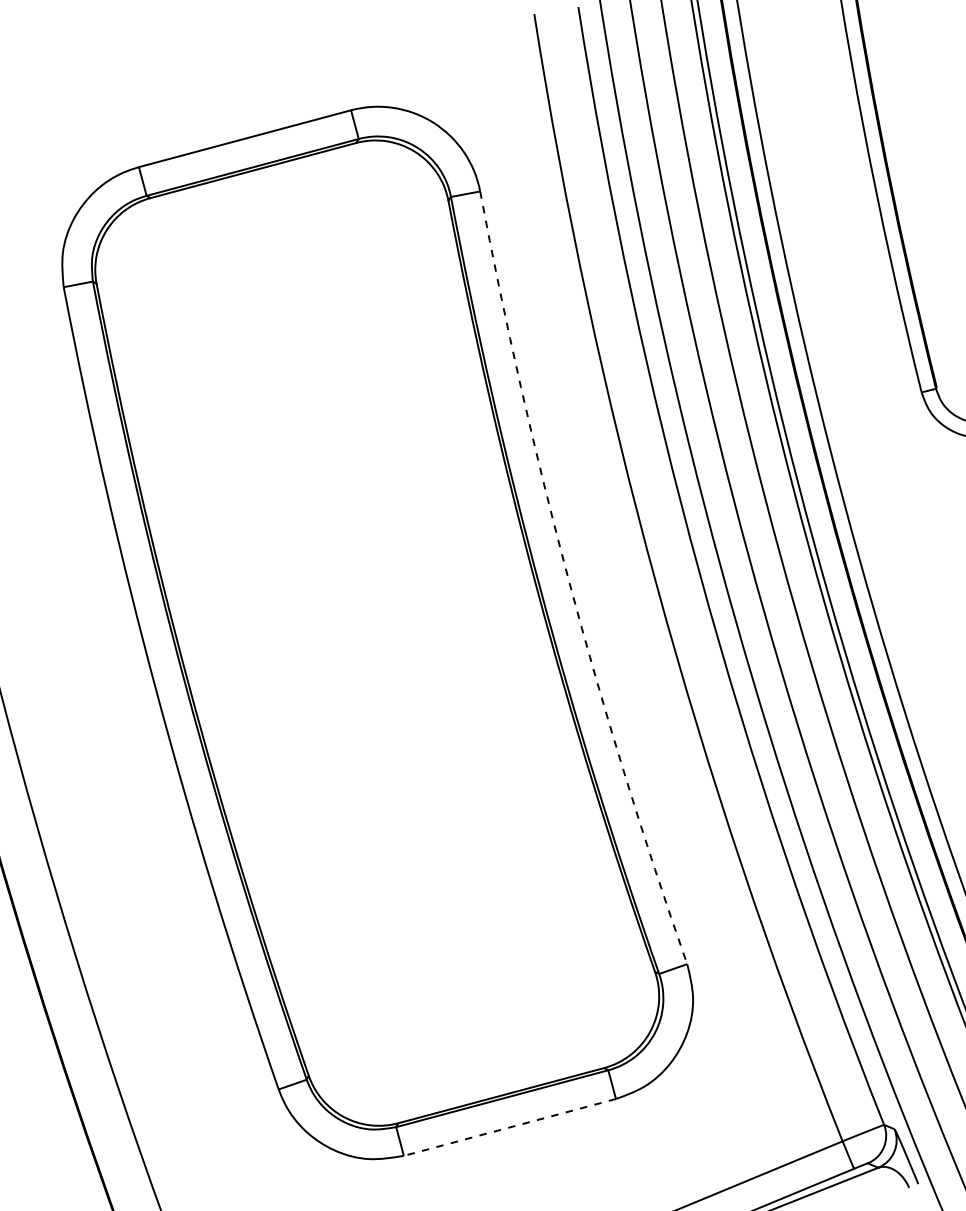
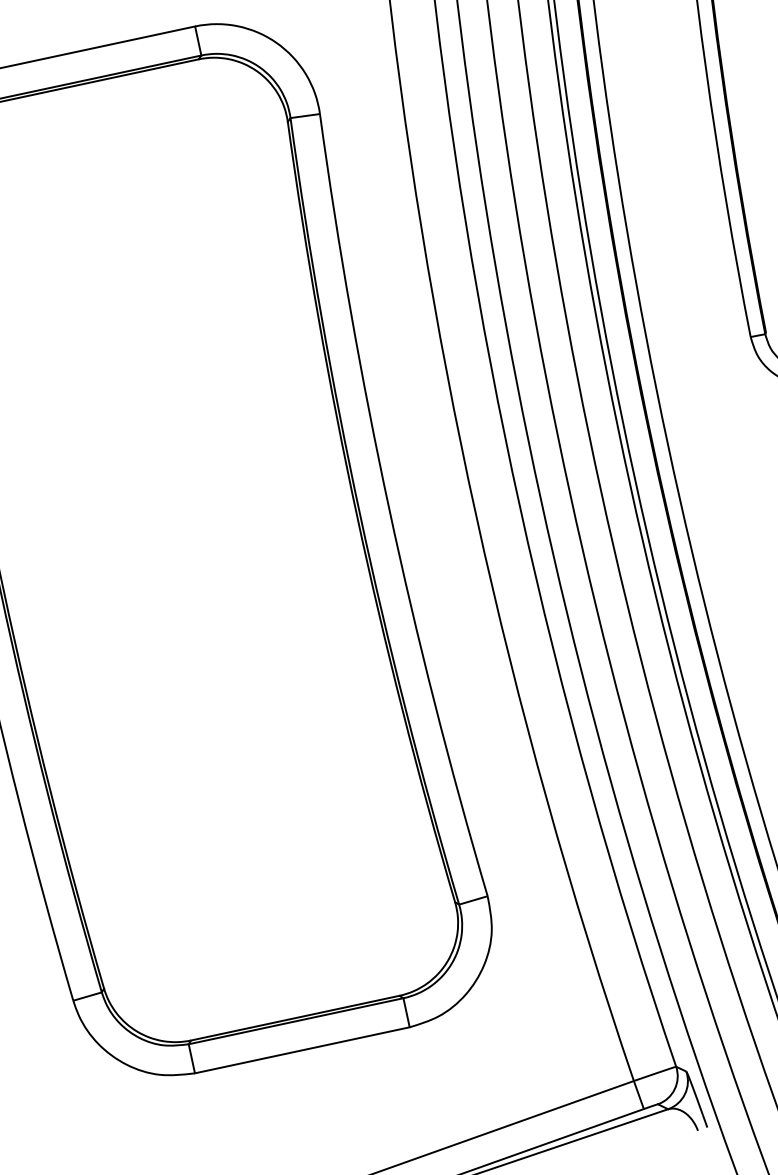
arc: (569, 581) -> (389, 508), dashed -> solid
line: (509, 1127) -> (301, 1050), dashed -> solid

